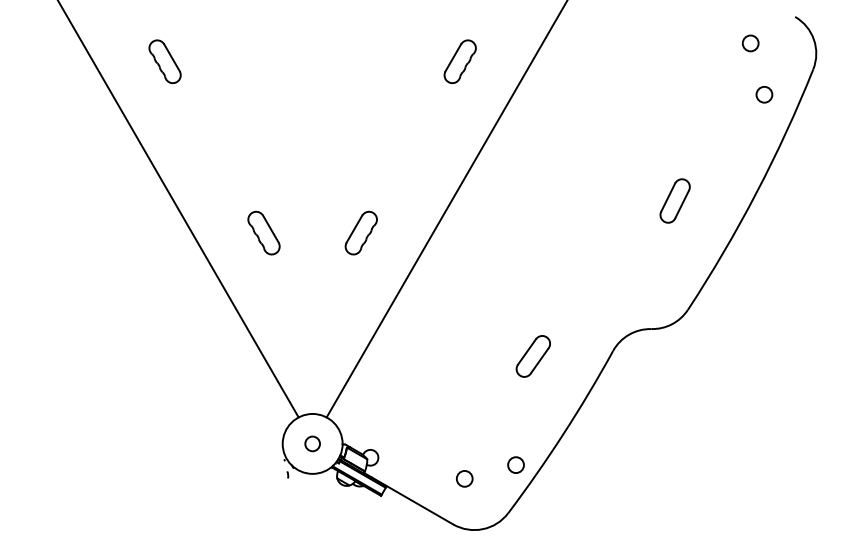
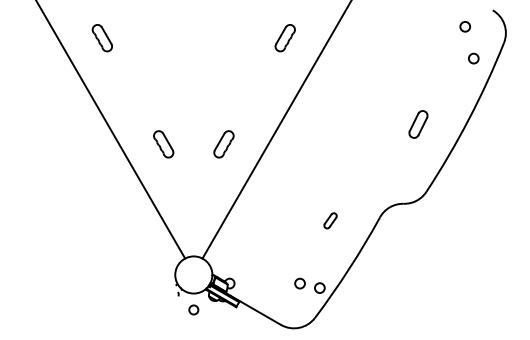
part: (533, 355) -> (330, 220), size x0.6
circle: (312, 443) -> (193, 309), moved
circle: (463, 478) -> (299, 283), moved

